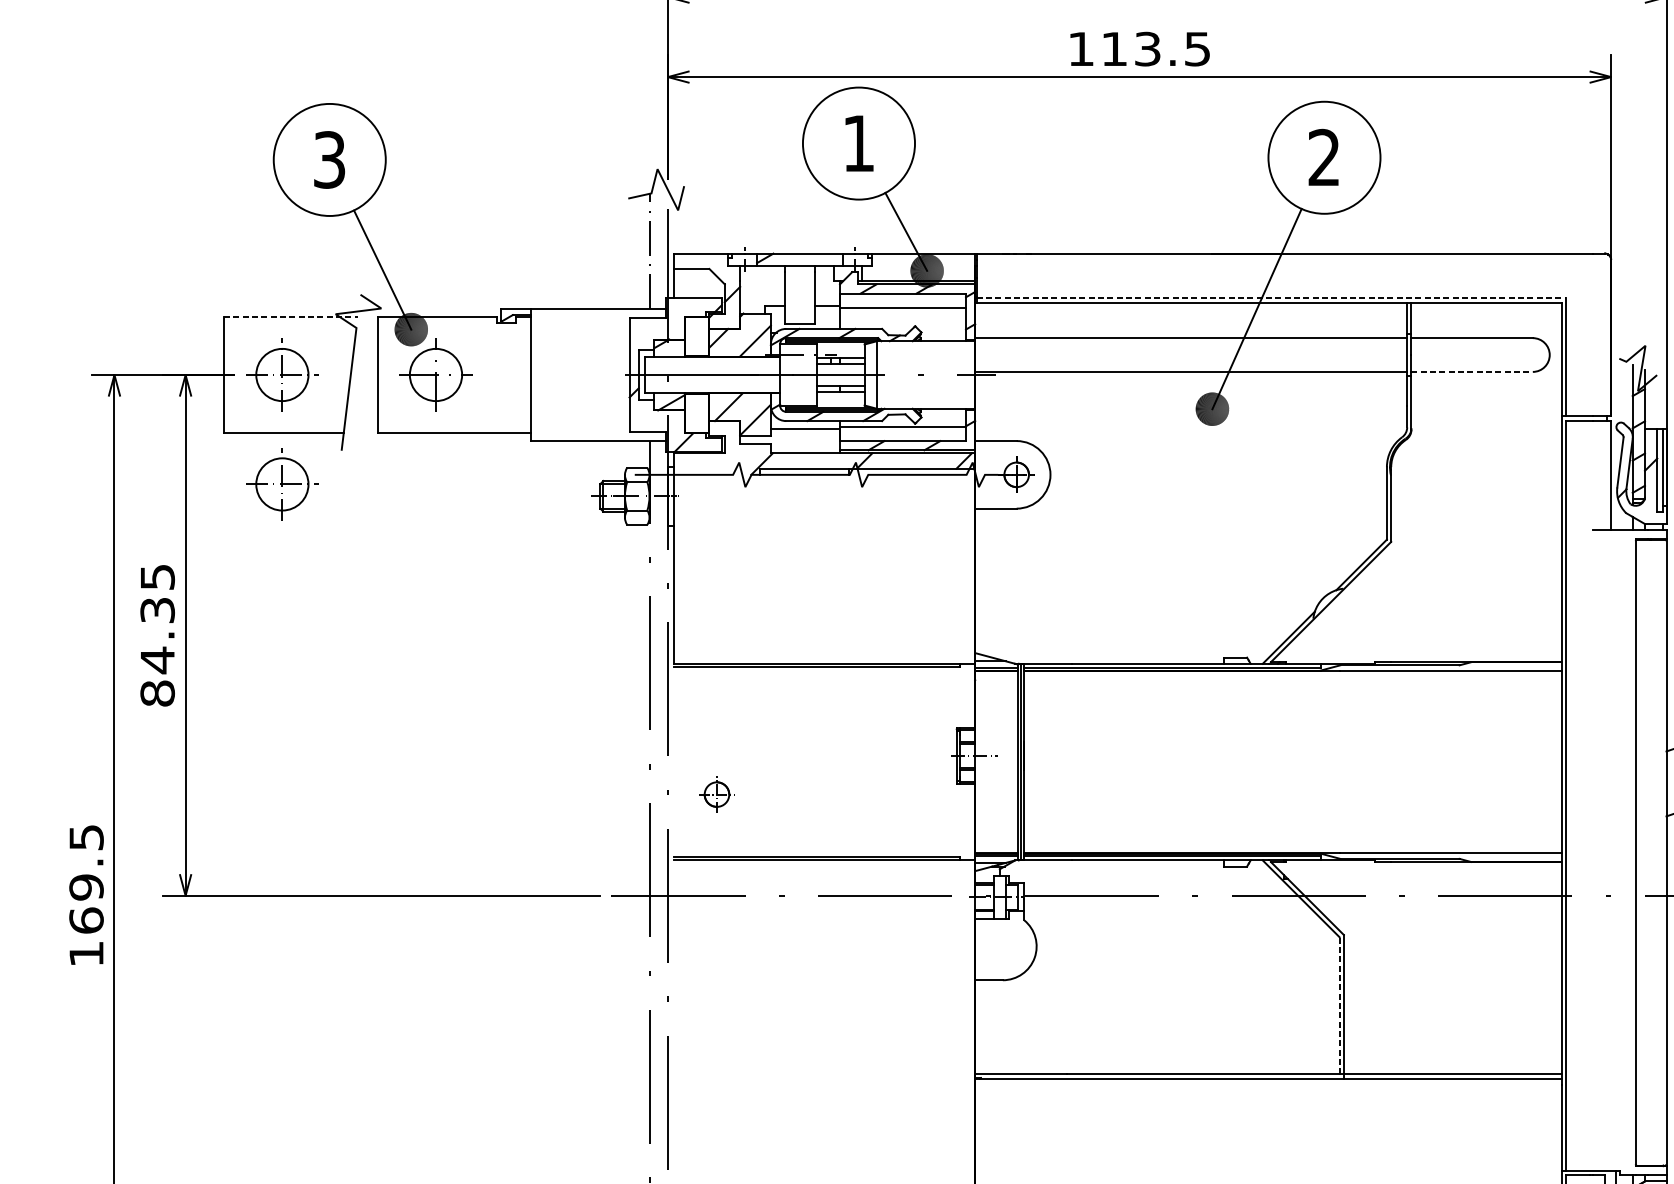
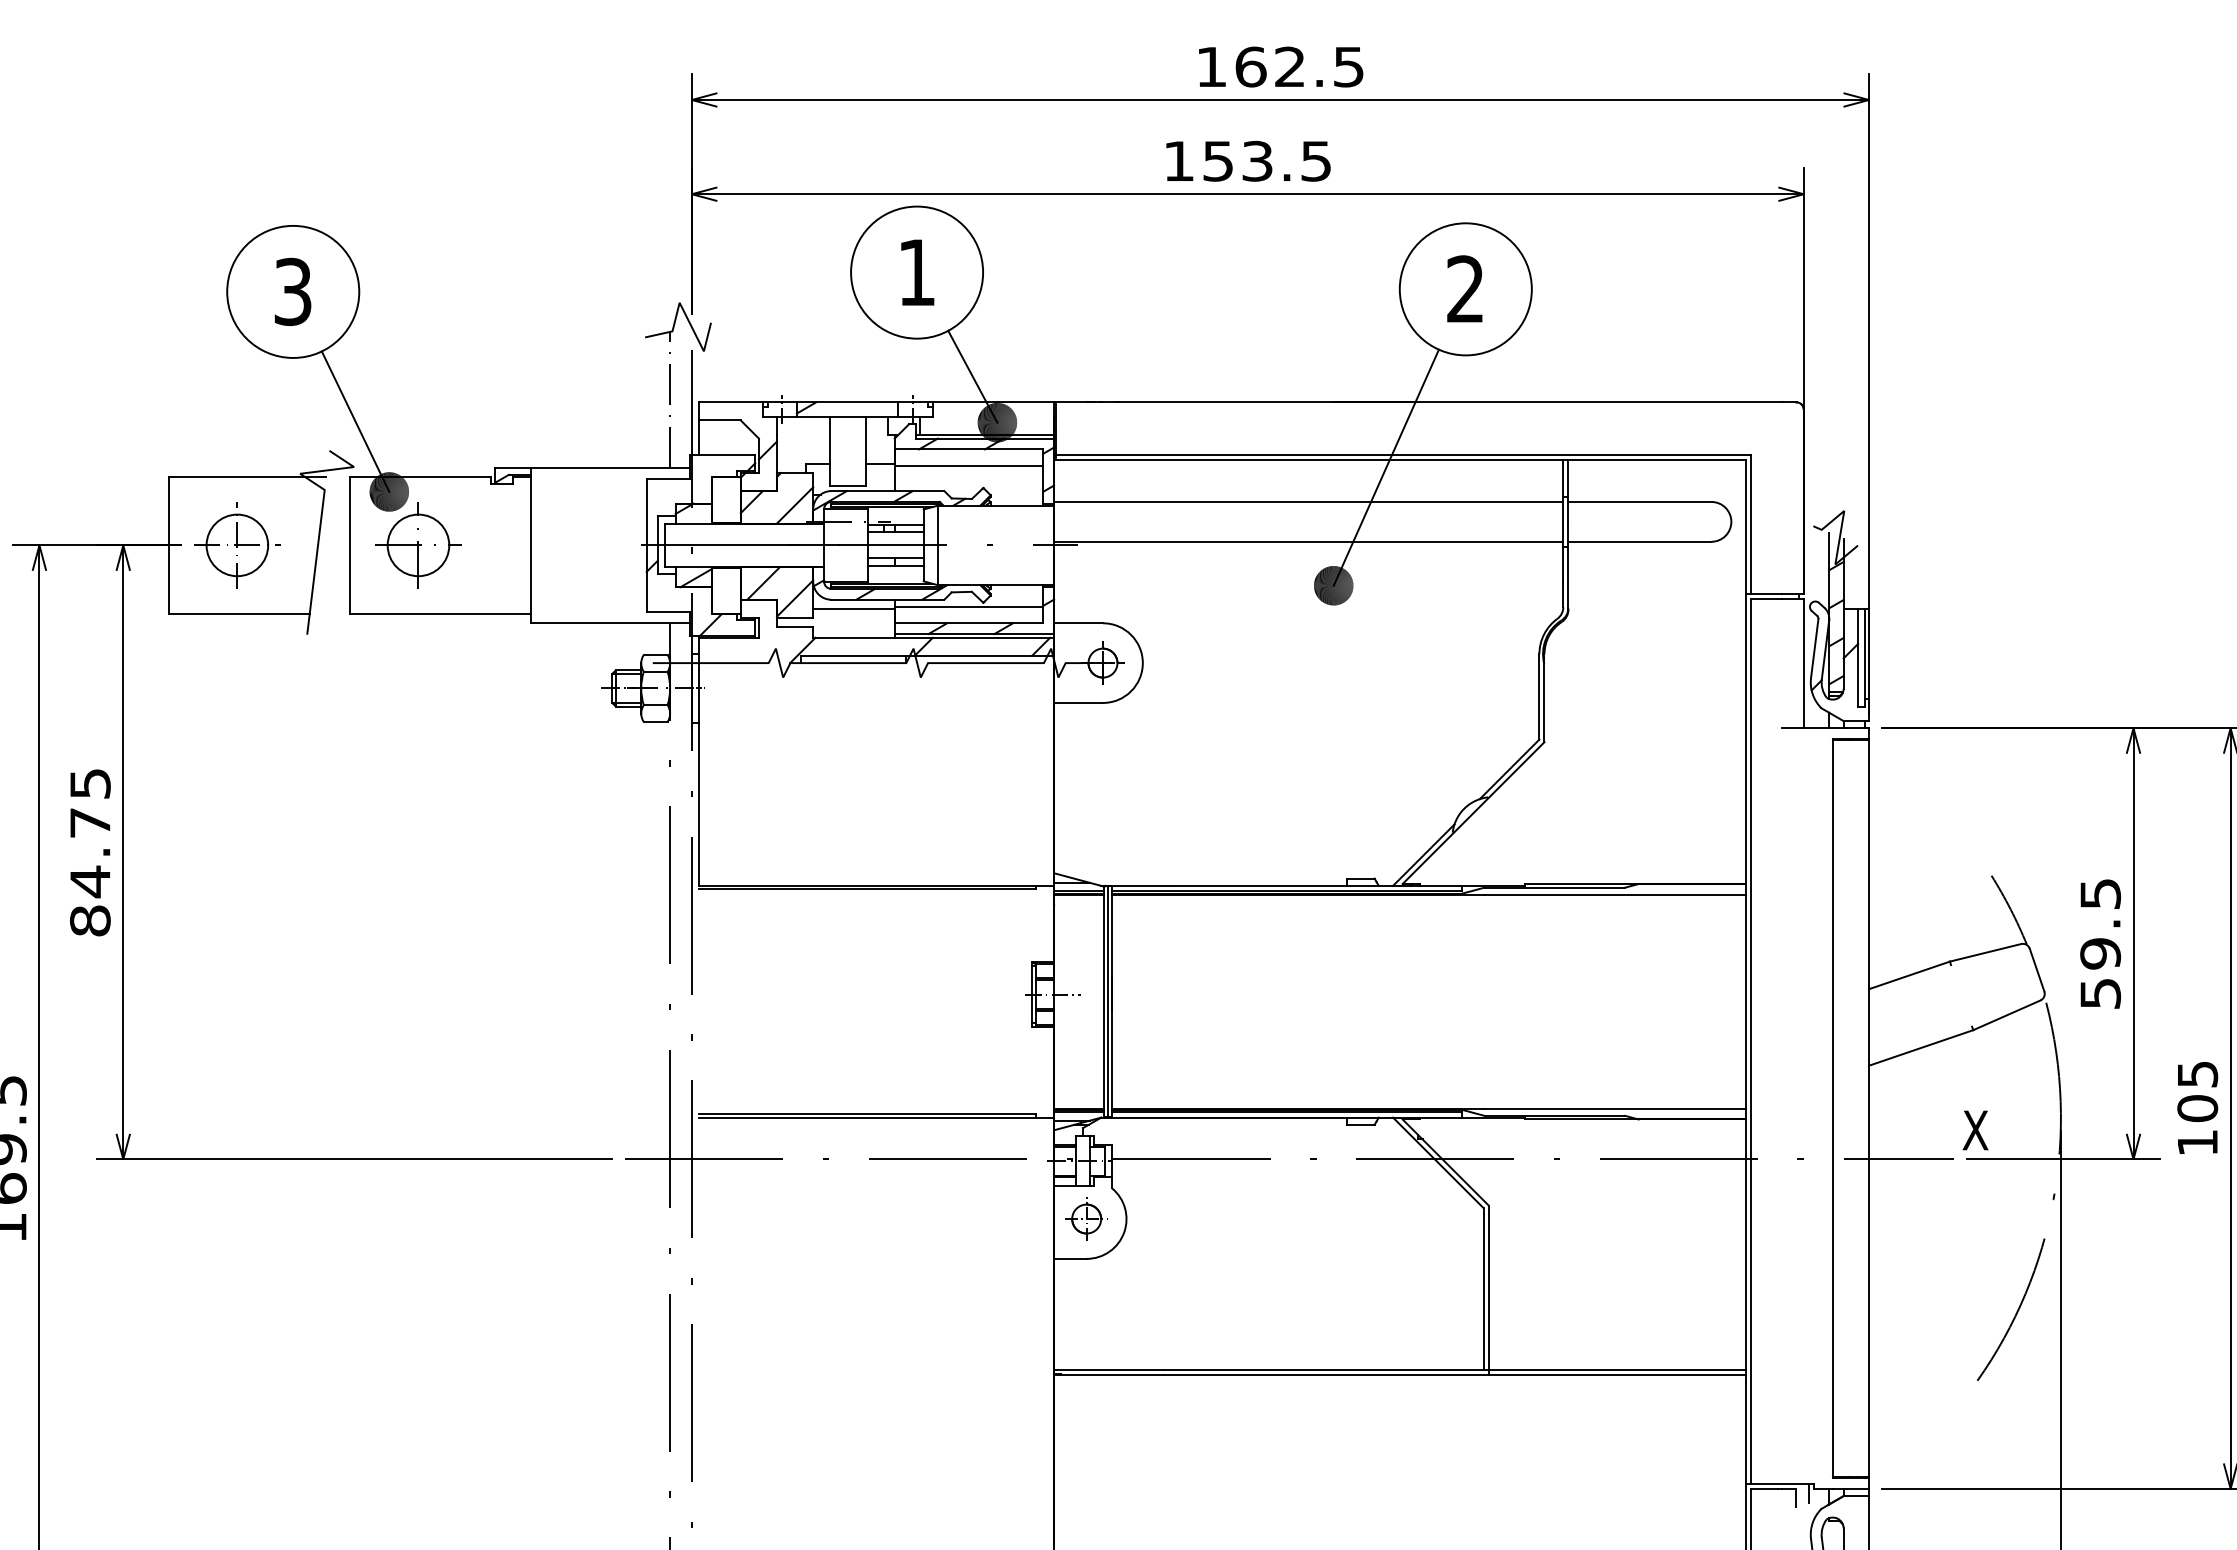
text: (1113, 49) -> (1217, 161), 113.5 -> 153.5
line: (1271, 298) -> (1403, 455), dashed -> solid
line: (290, 316) -> (247, 476), dashed -> solid
line: (1471, 371) -> (1639, 541), dashed -> solid
part: (282, 484) -> (237, 674), removed
text: (157, 610) -> (90, 822), 84.35 -> 84.75
part: (716, 794) -> (1086, 1218), moved
line: (1339, 1005) -> (1483, 1288), dashed -> solid

